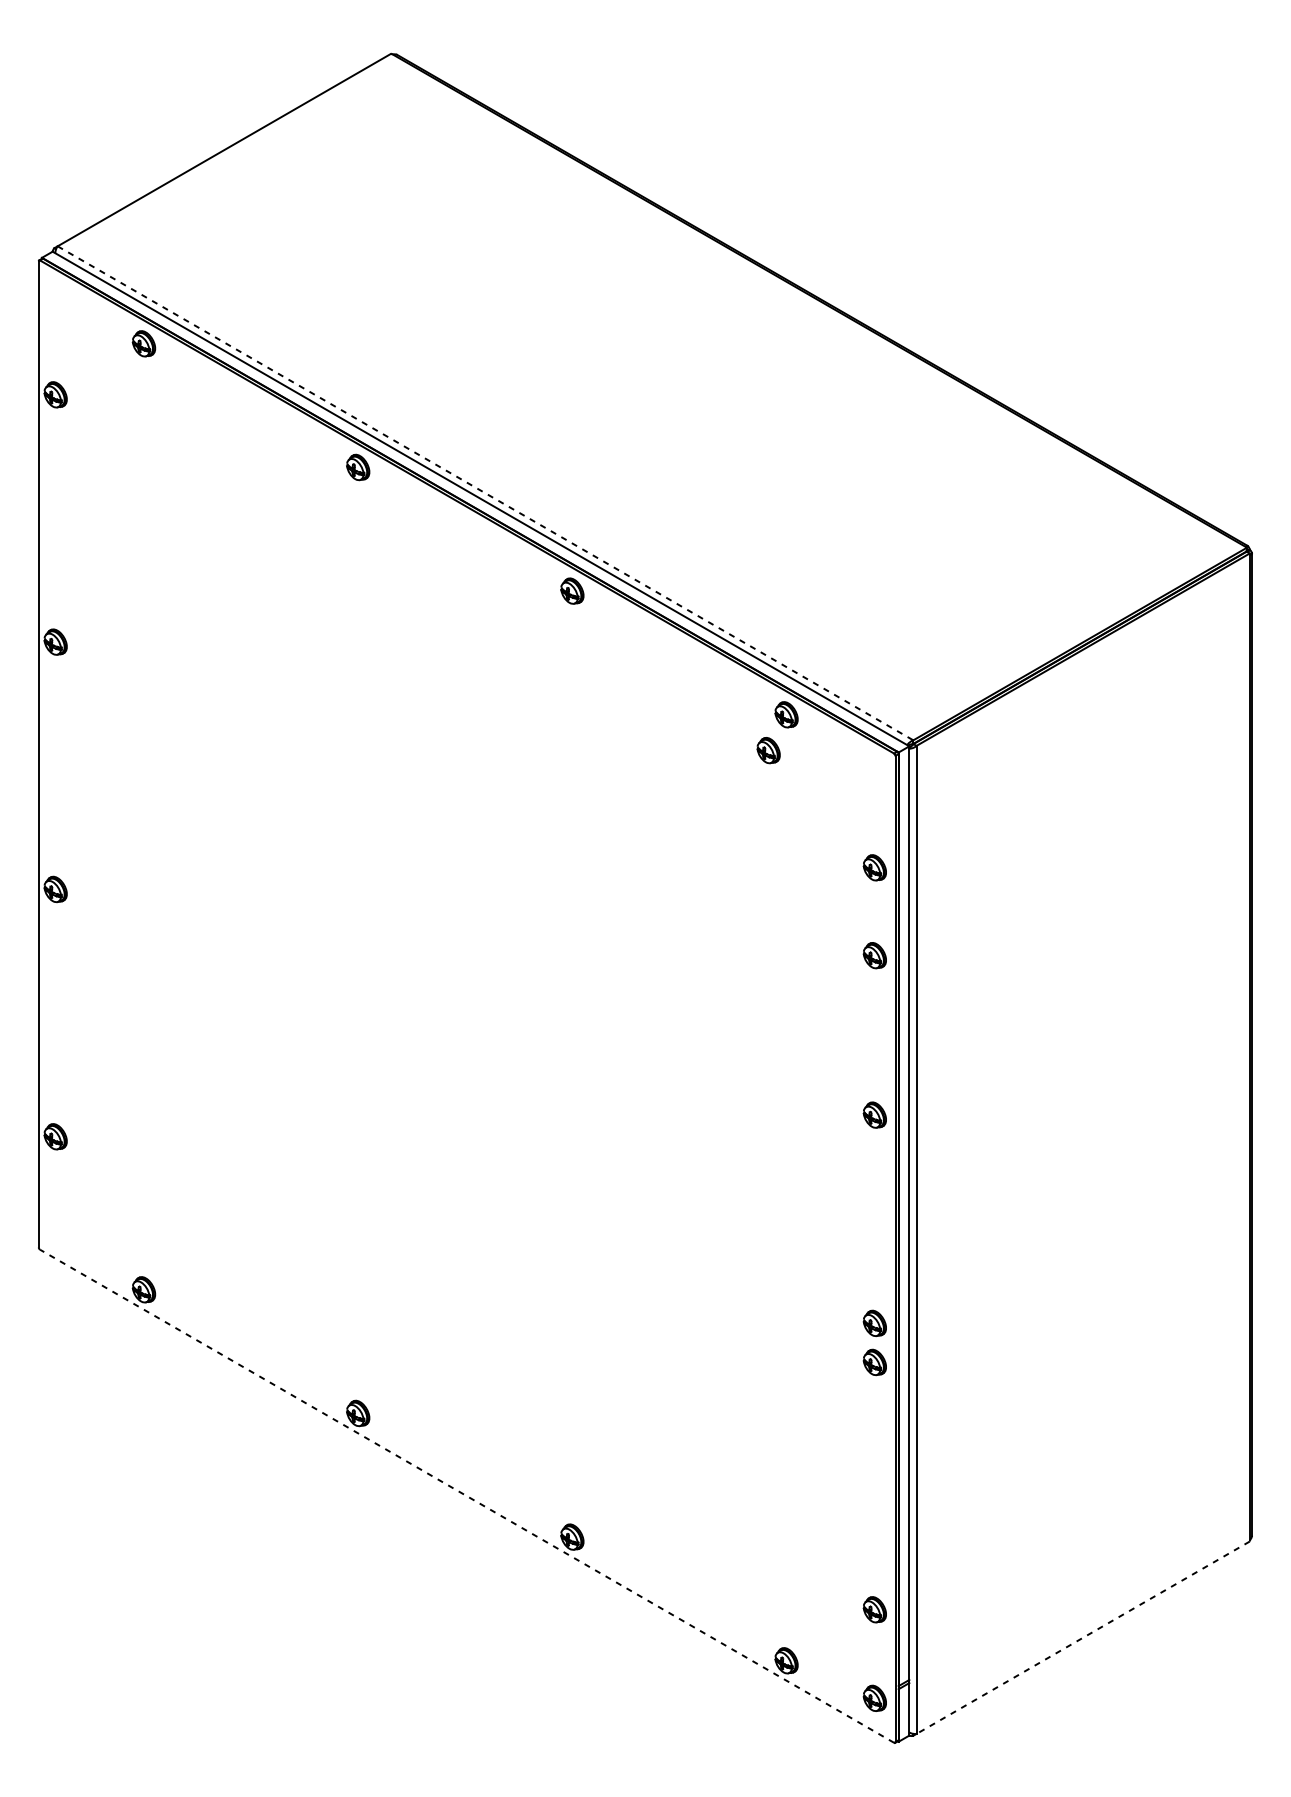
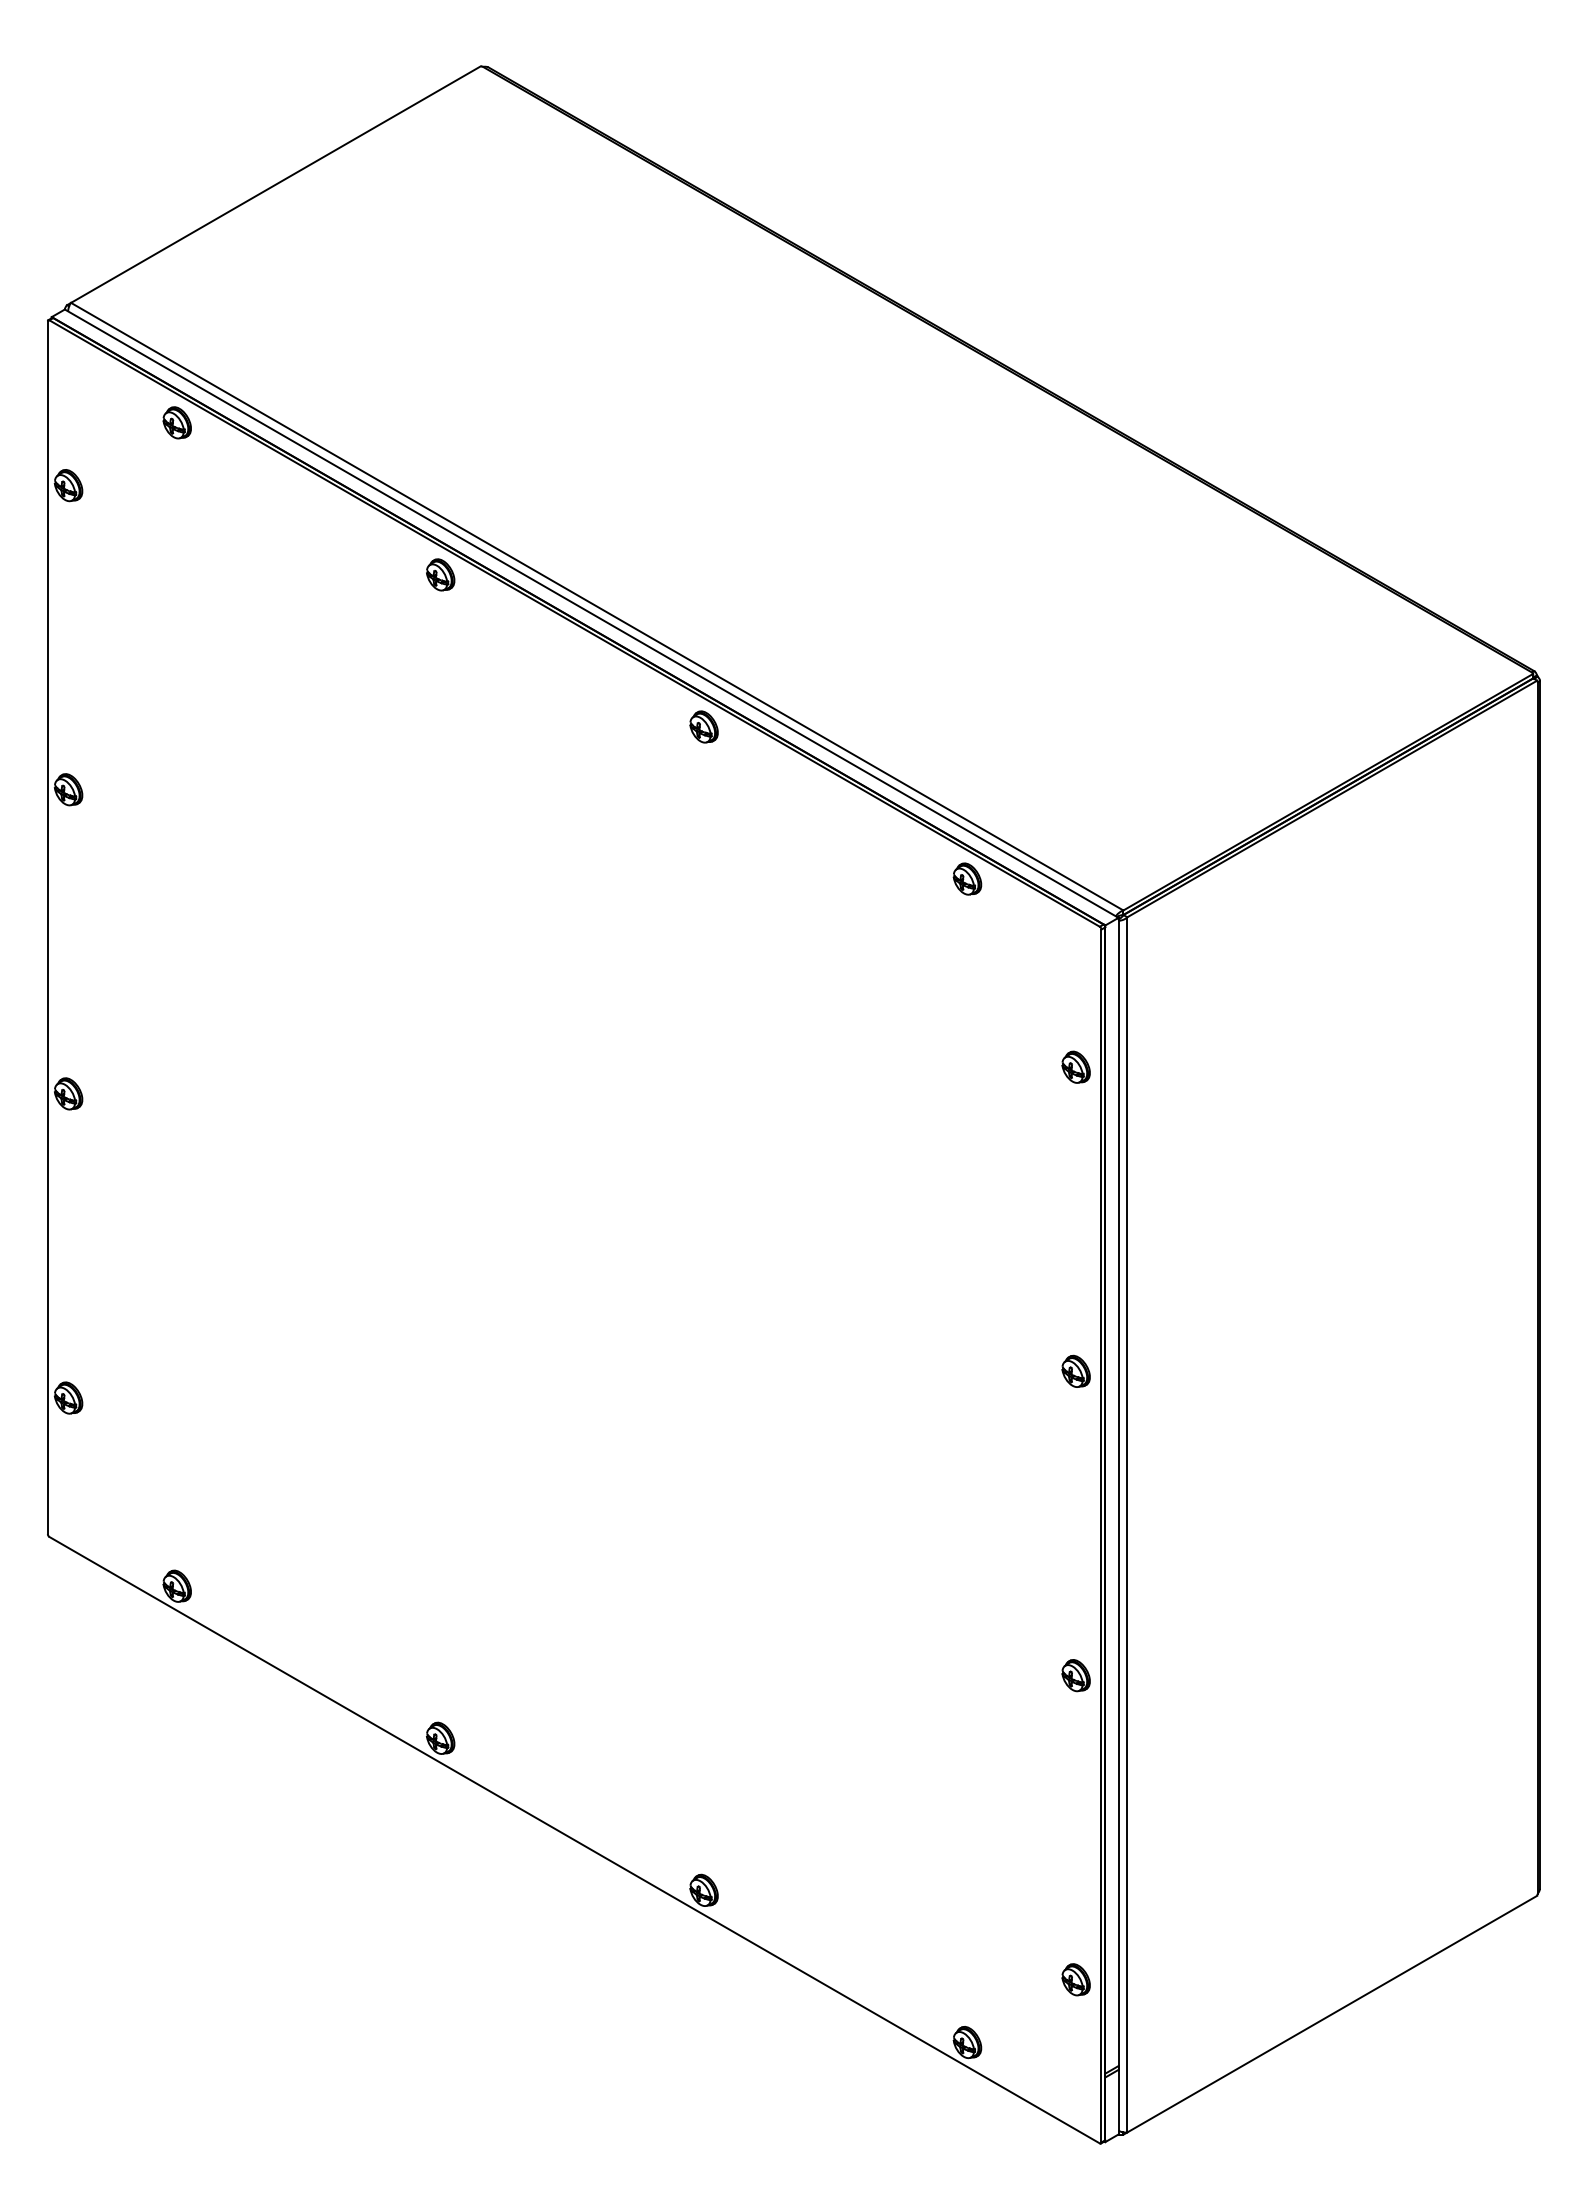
line: (485, 493) -> (597, 606), dashed -> solid
part: (768, 750) -> (945, 922), removed
part: (874, 955) -> (1075, 1174), removed
part: (874, 1323) -> (1075, 1627), removed
line: (467, 1495) -> (574, 1839), dashed -> solid
line: (1083, 1638) -> (1332, 2014), dashed -> solid
part: (874, 1698) -> (1075, 2088), removed

